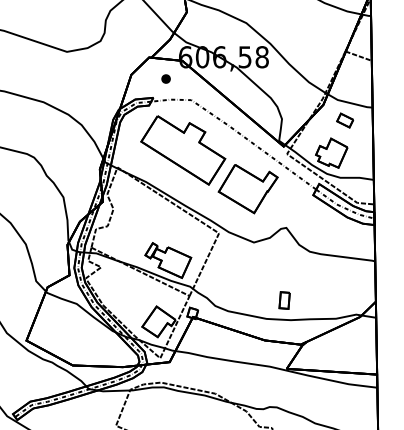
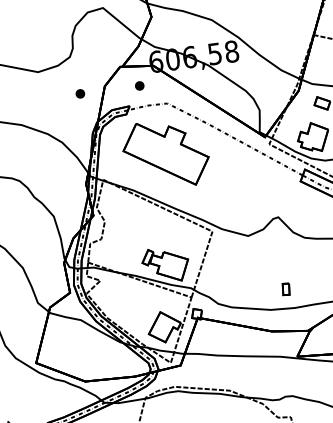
part: (105, 78) -> (79, 93), added
part: (247, 189) -> (234, 184), removed
part: (284, 300) -> (286, 289), size x0.7

